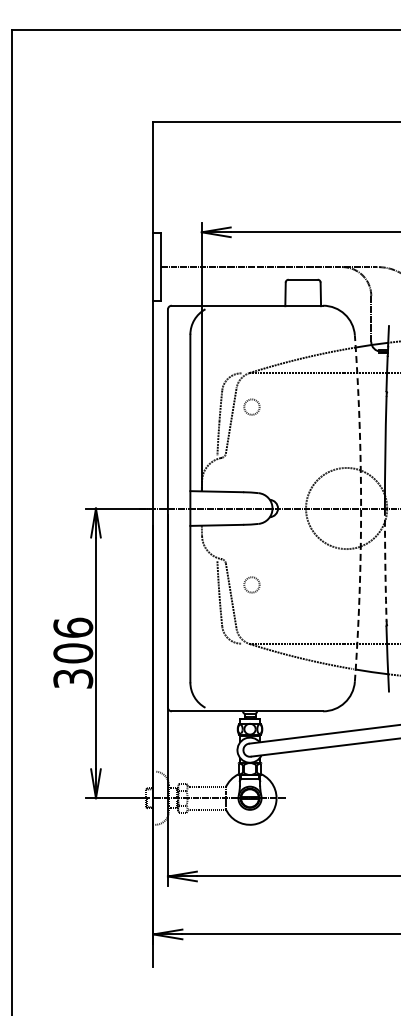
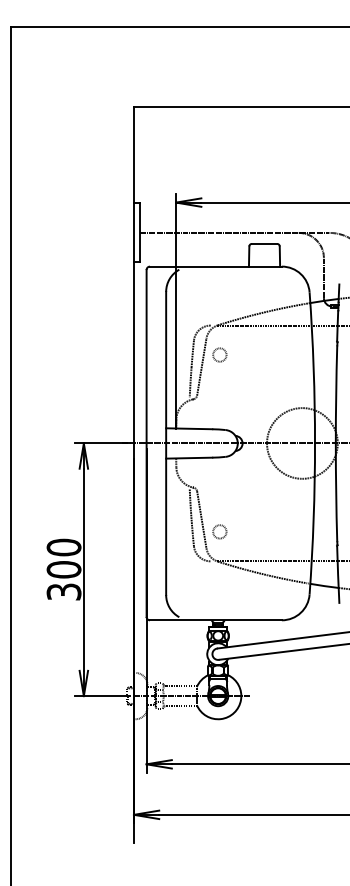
arc: (361, 508) -> (315, 443), dashed -> solid
arc: (385, 565) -> (336, 493), dashed -> solid
circle: (251, 584) -> (219, 531), moved
text: (73, 627) -> (64, 547), 306 -> 300

